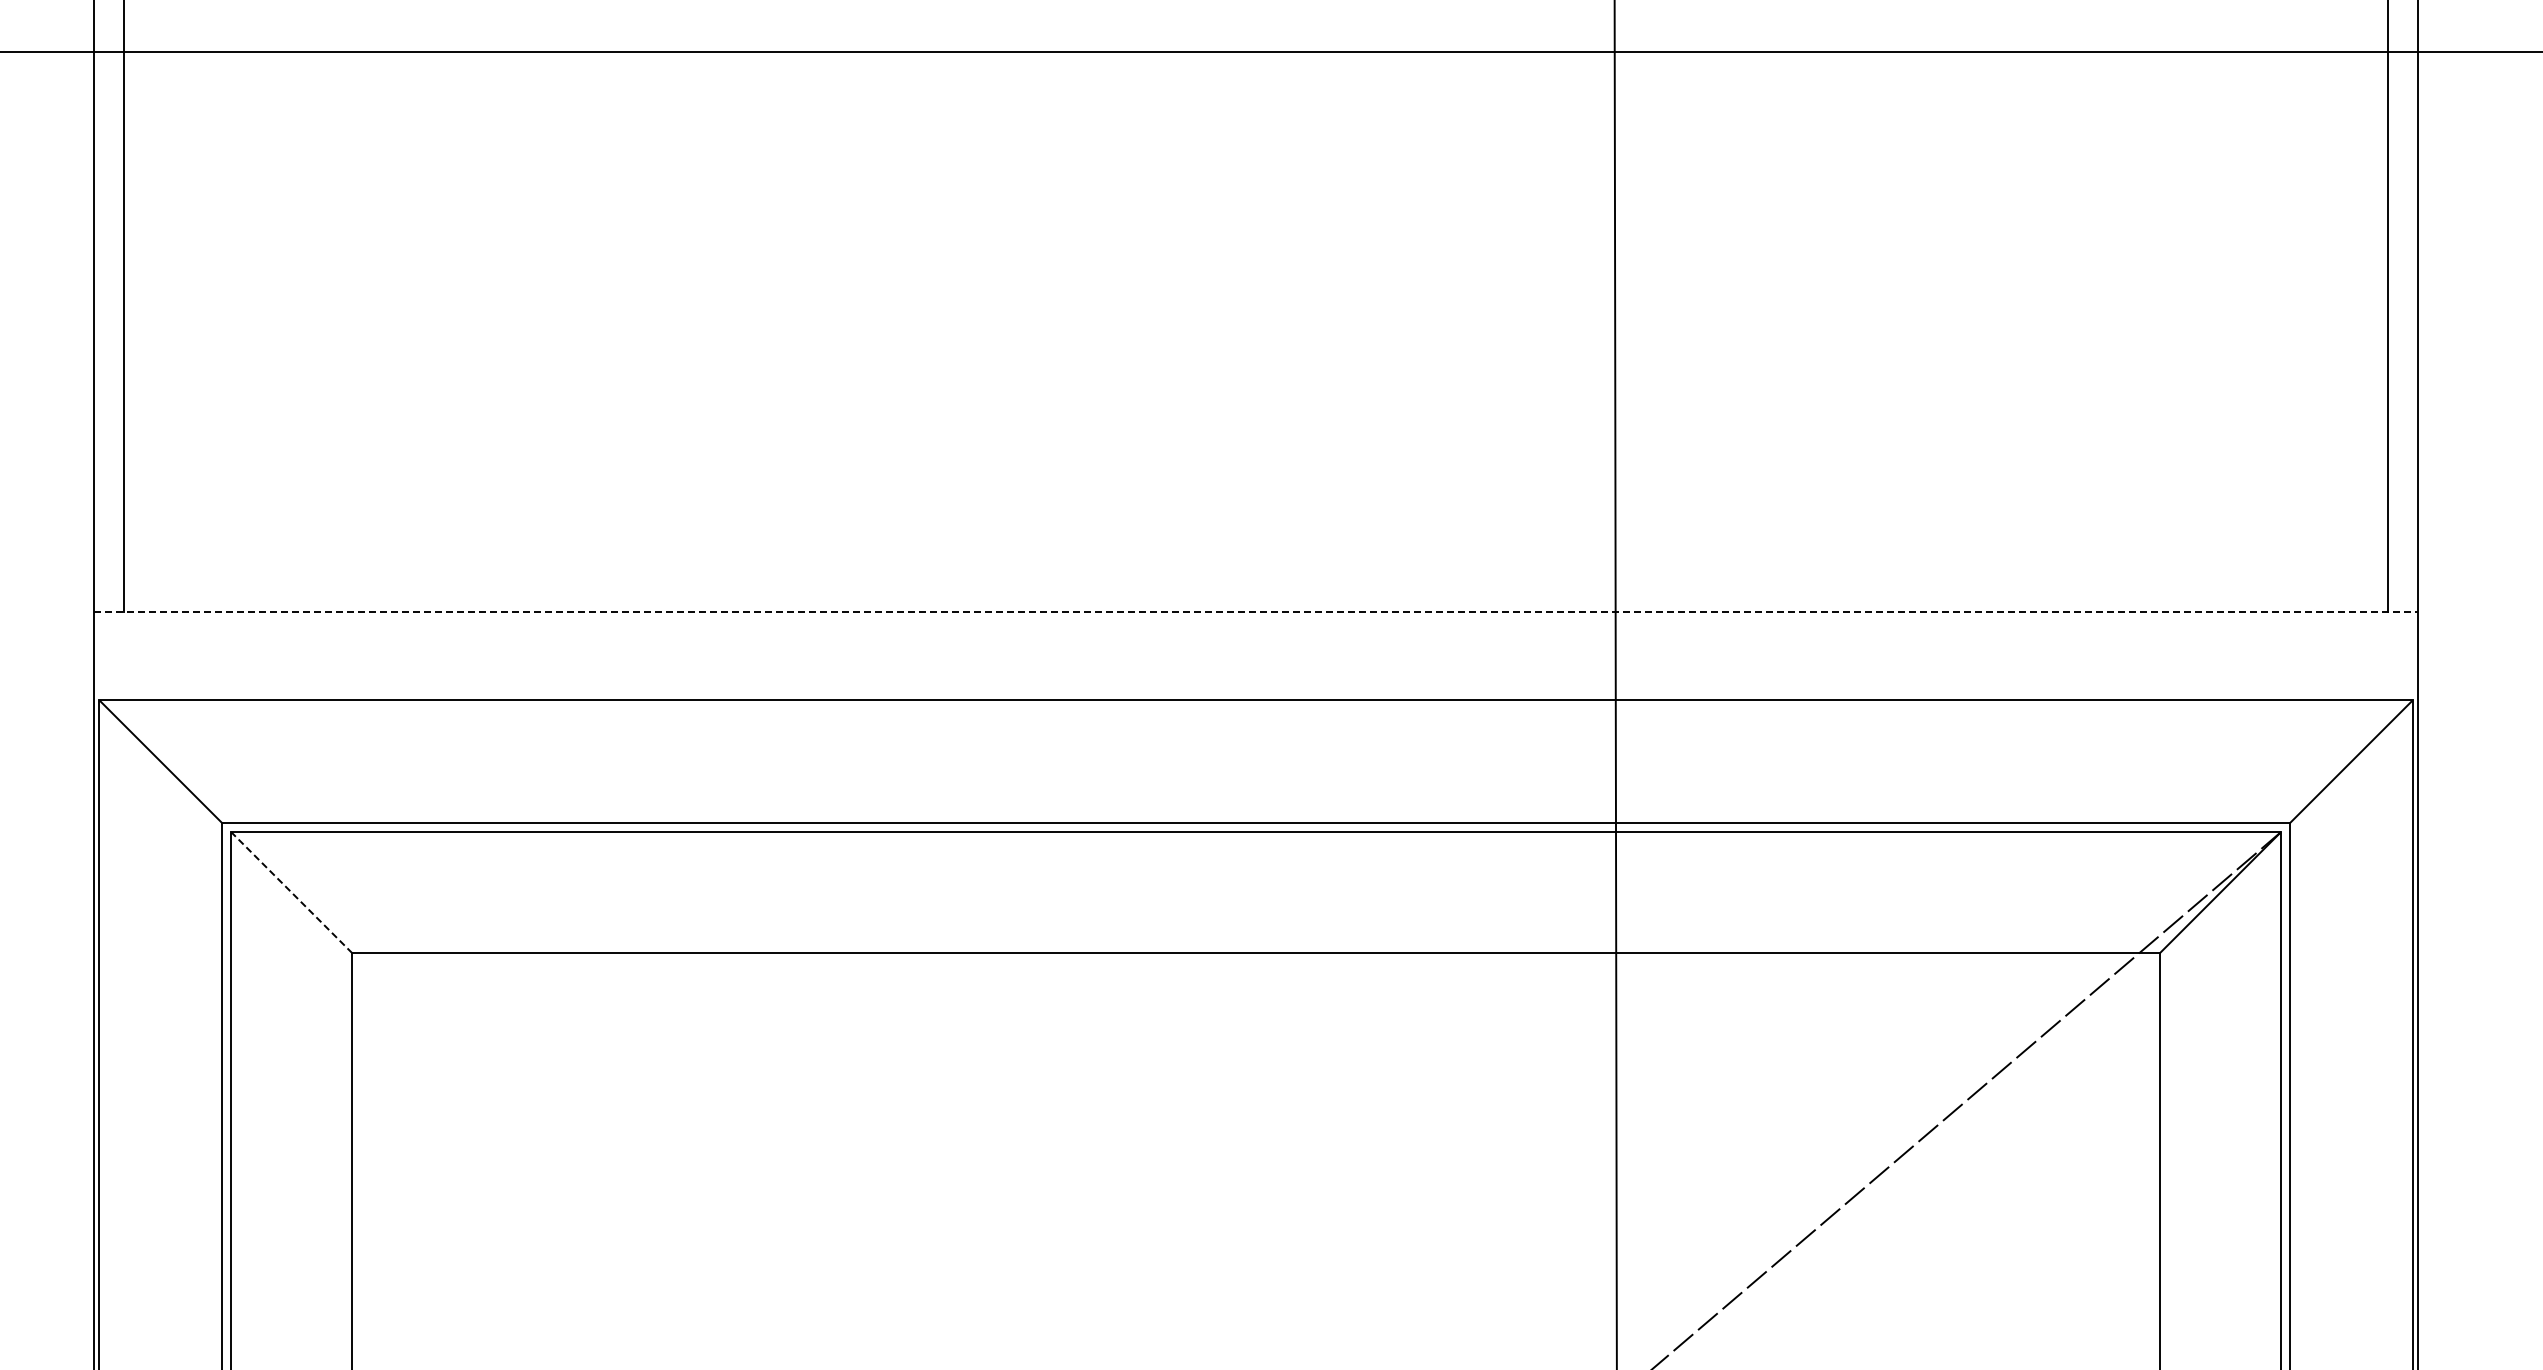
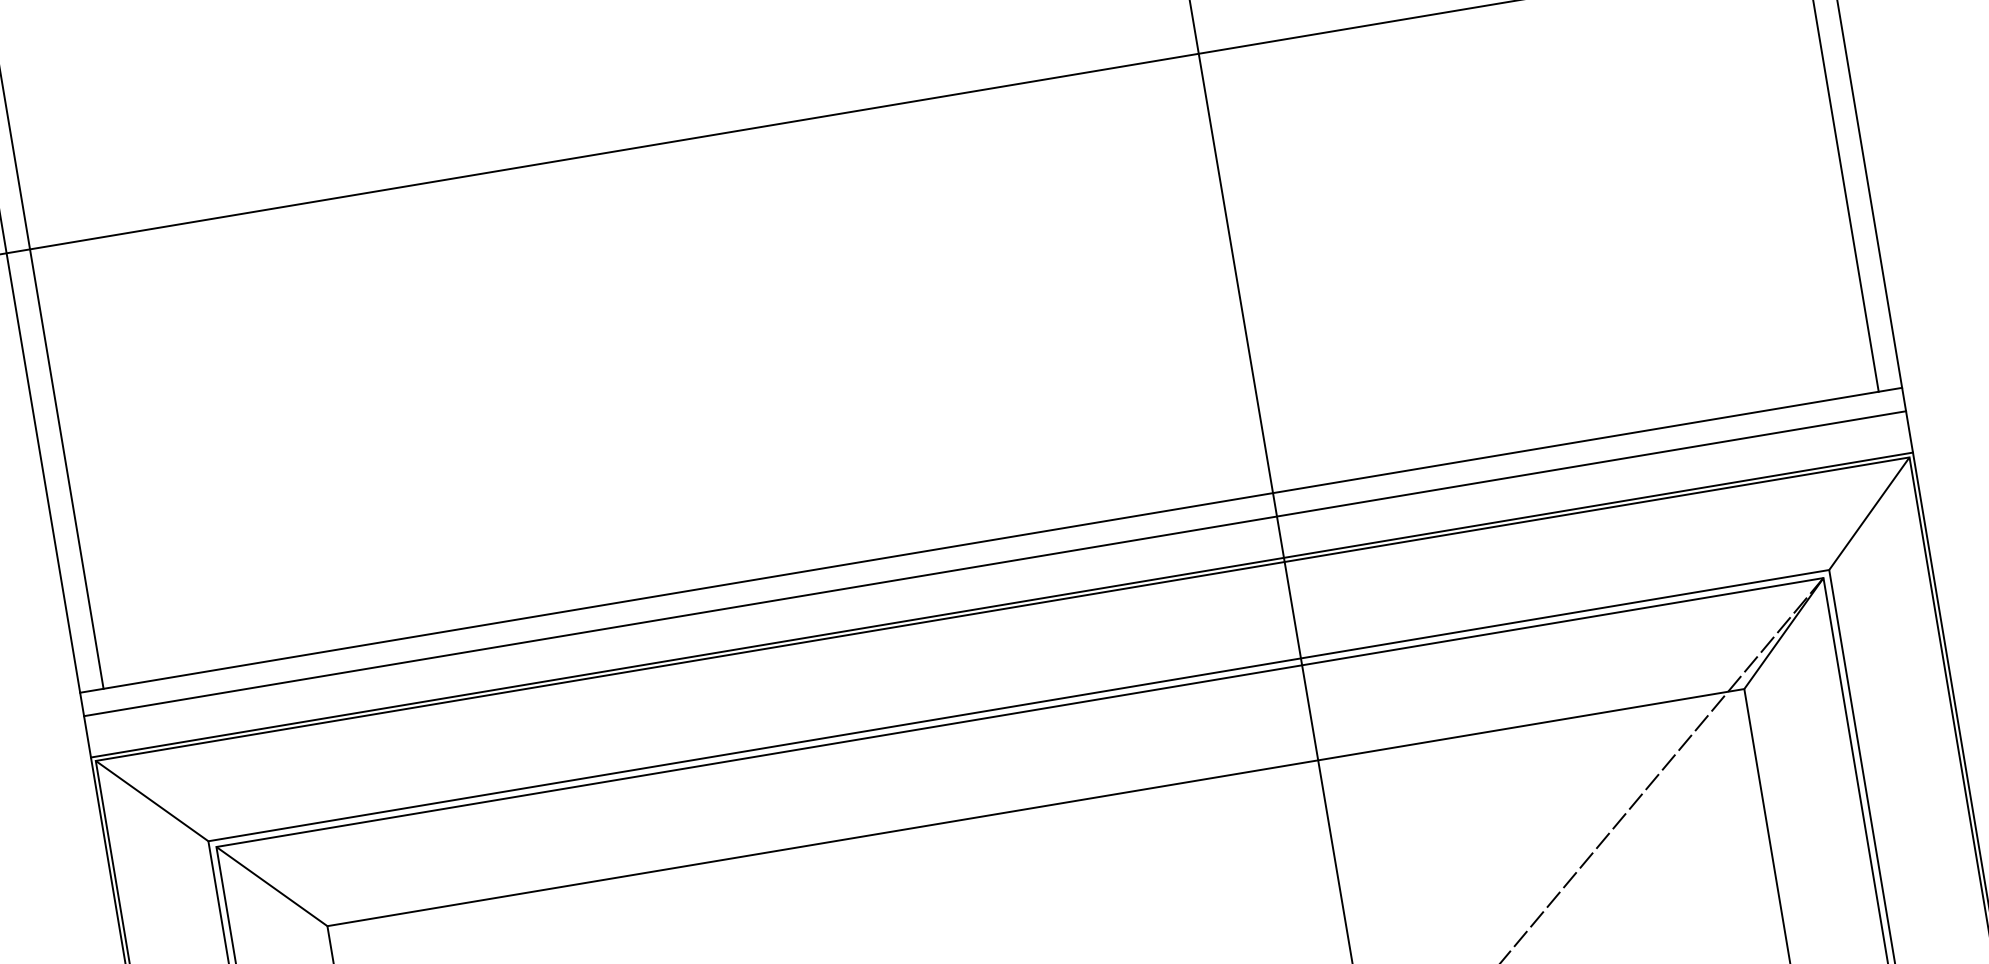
line: (1256, 612) -> (991, 540), dashed -> solid
line: (1256, 642) -> (995, 563), added
line: (1256, 695) -> (1002, 605), added
line: (291, 892) -> (271, 886), dashed -> solid

